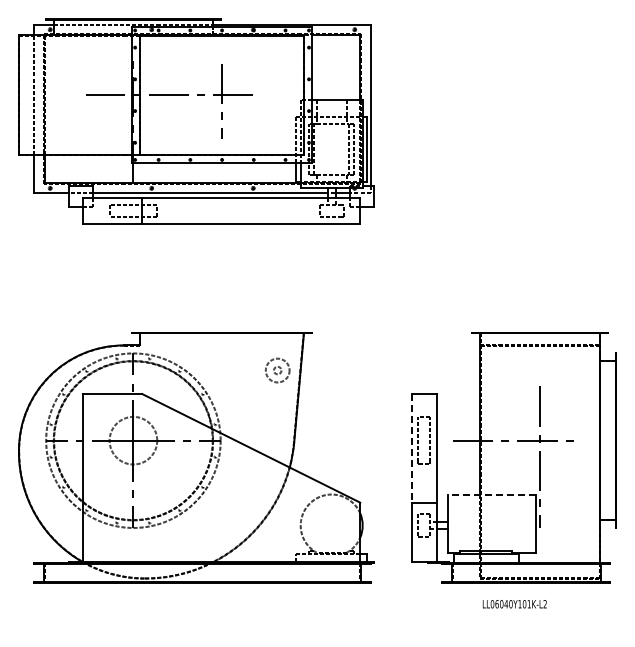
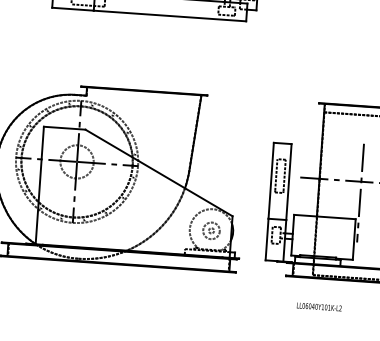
part: (277, 370) -> (211, 230), moved
line: (411, 448) -> (271, 180), dashed -> solid
line: (491, 494) -> (324, 216), dashed -> solid
text: (514, 604) -> (319, 307), moved

